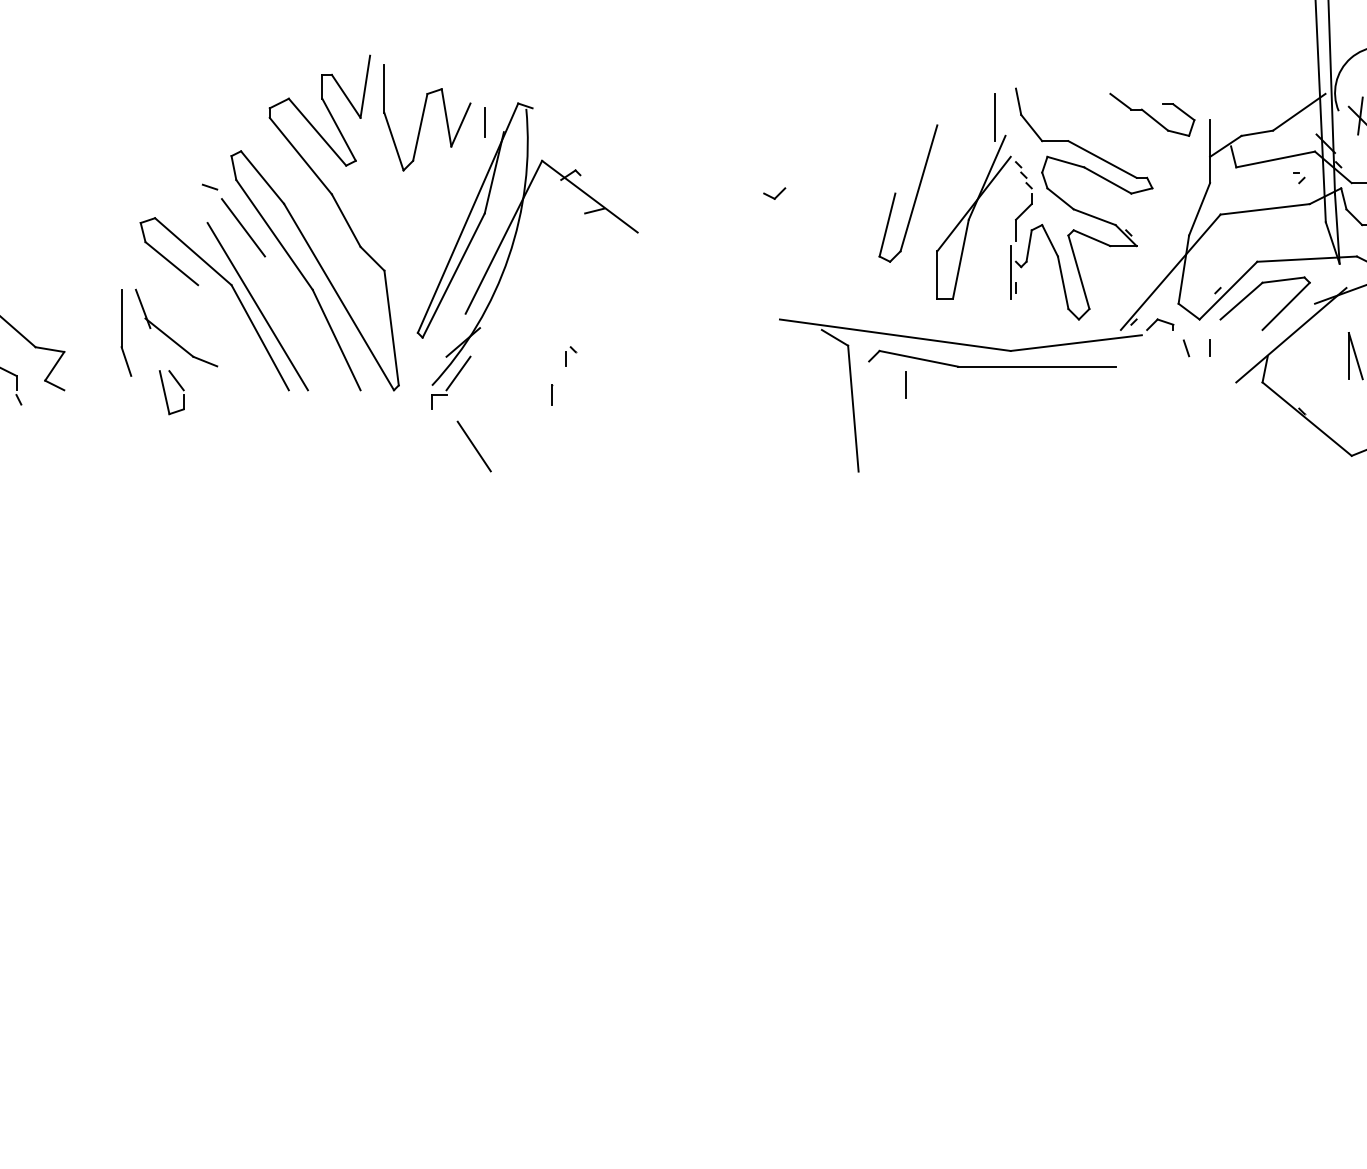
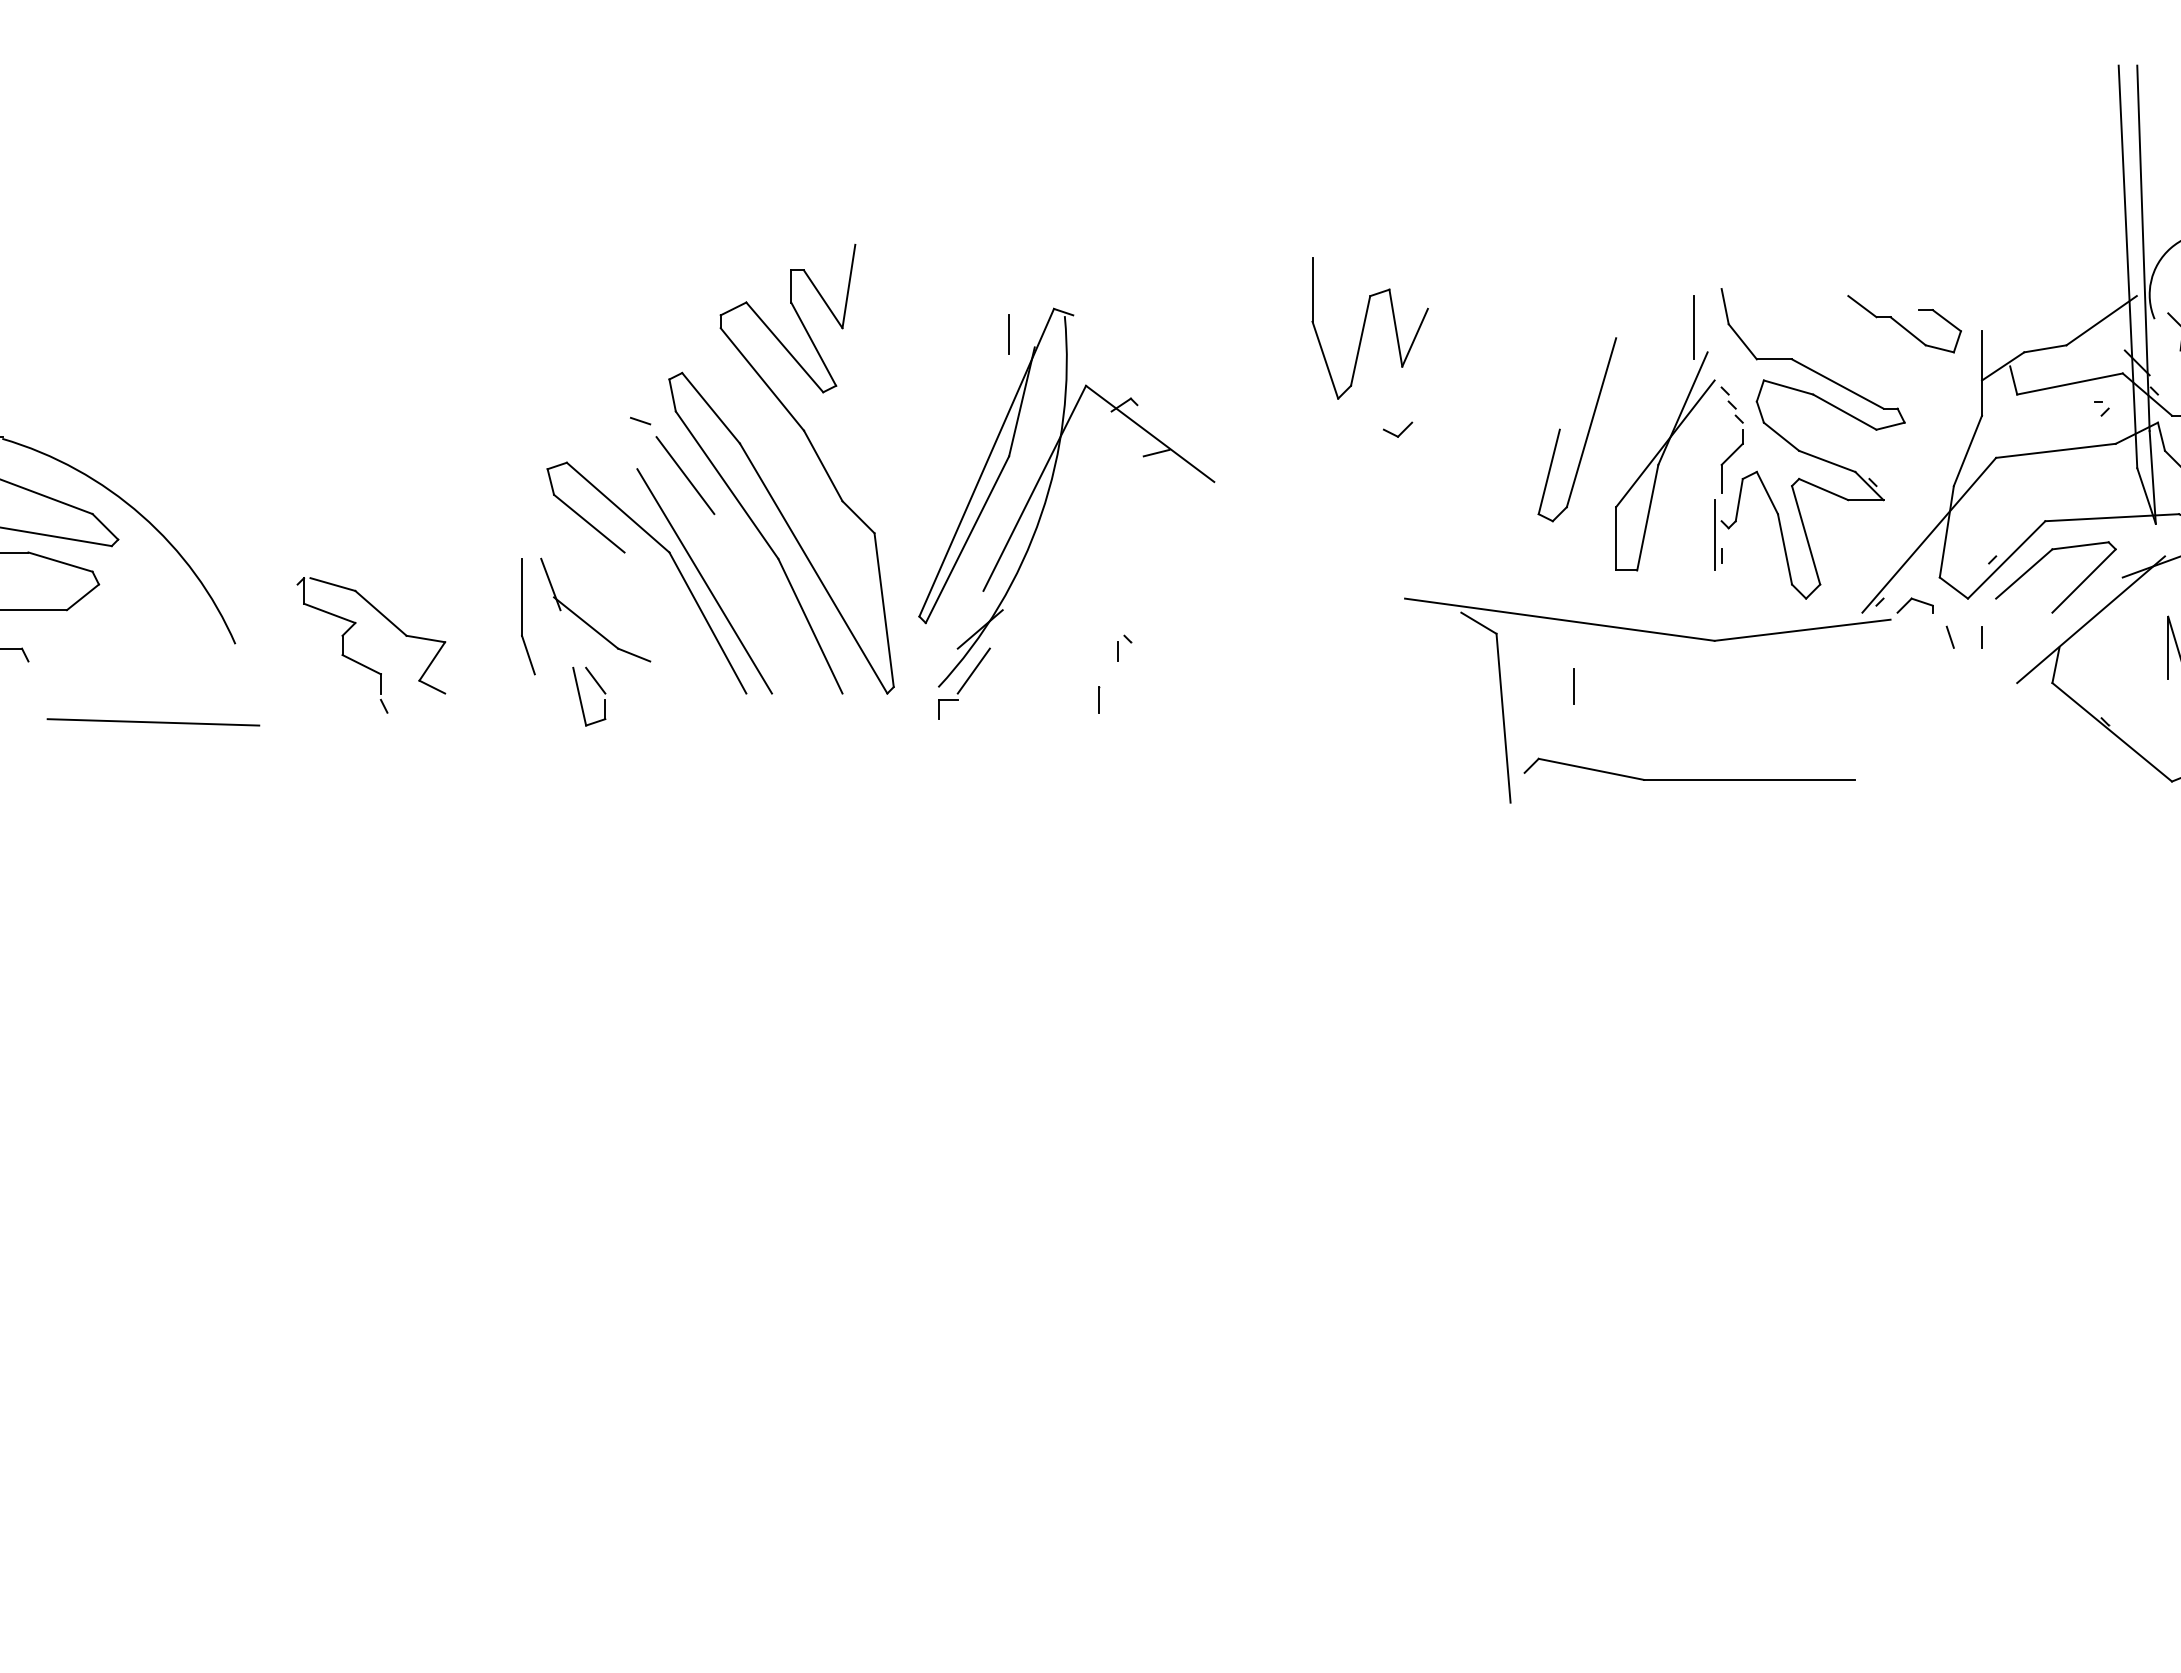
part: (426, 118) -> (1369, 328), moved
part: (992, 366) -> (1689, 779), moved
line: (473, 446) -> (994, 768), removed

